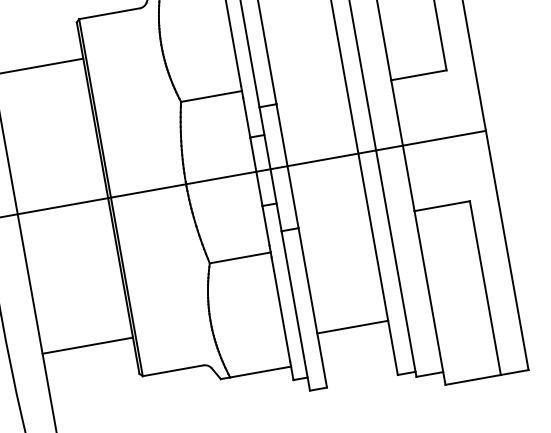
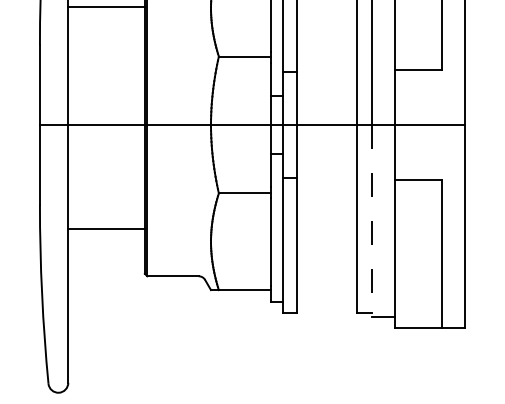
line: (395, 263) -> (371, 220), solid -> dashed
line: (352, 326) -> (326, 266), removed
line: (87, 346) -> (106, 229), moved

